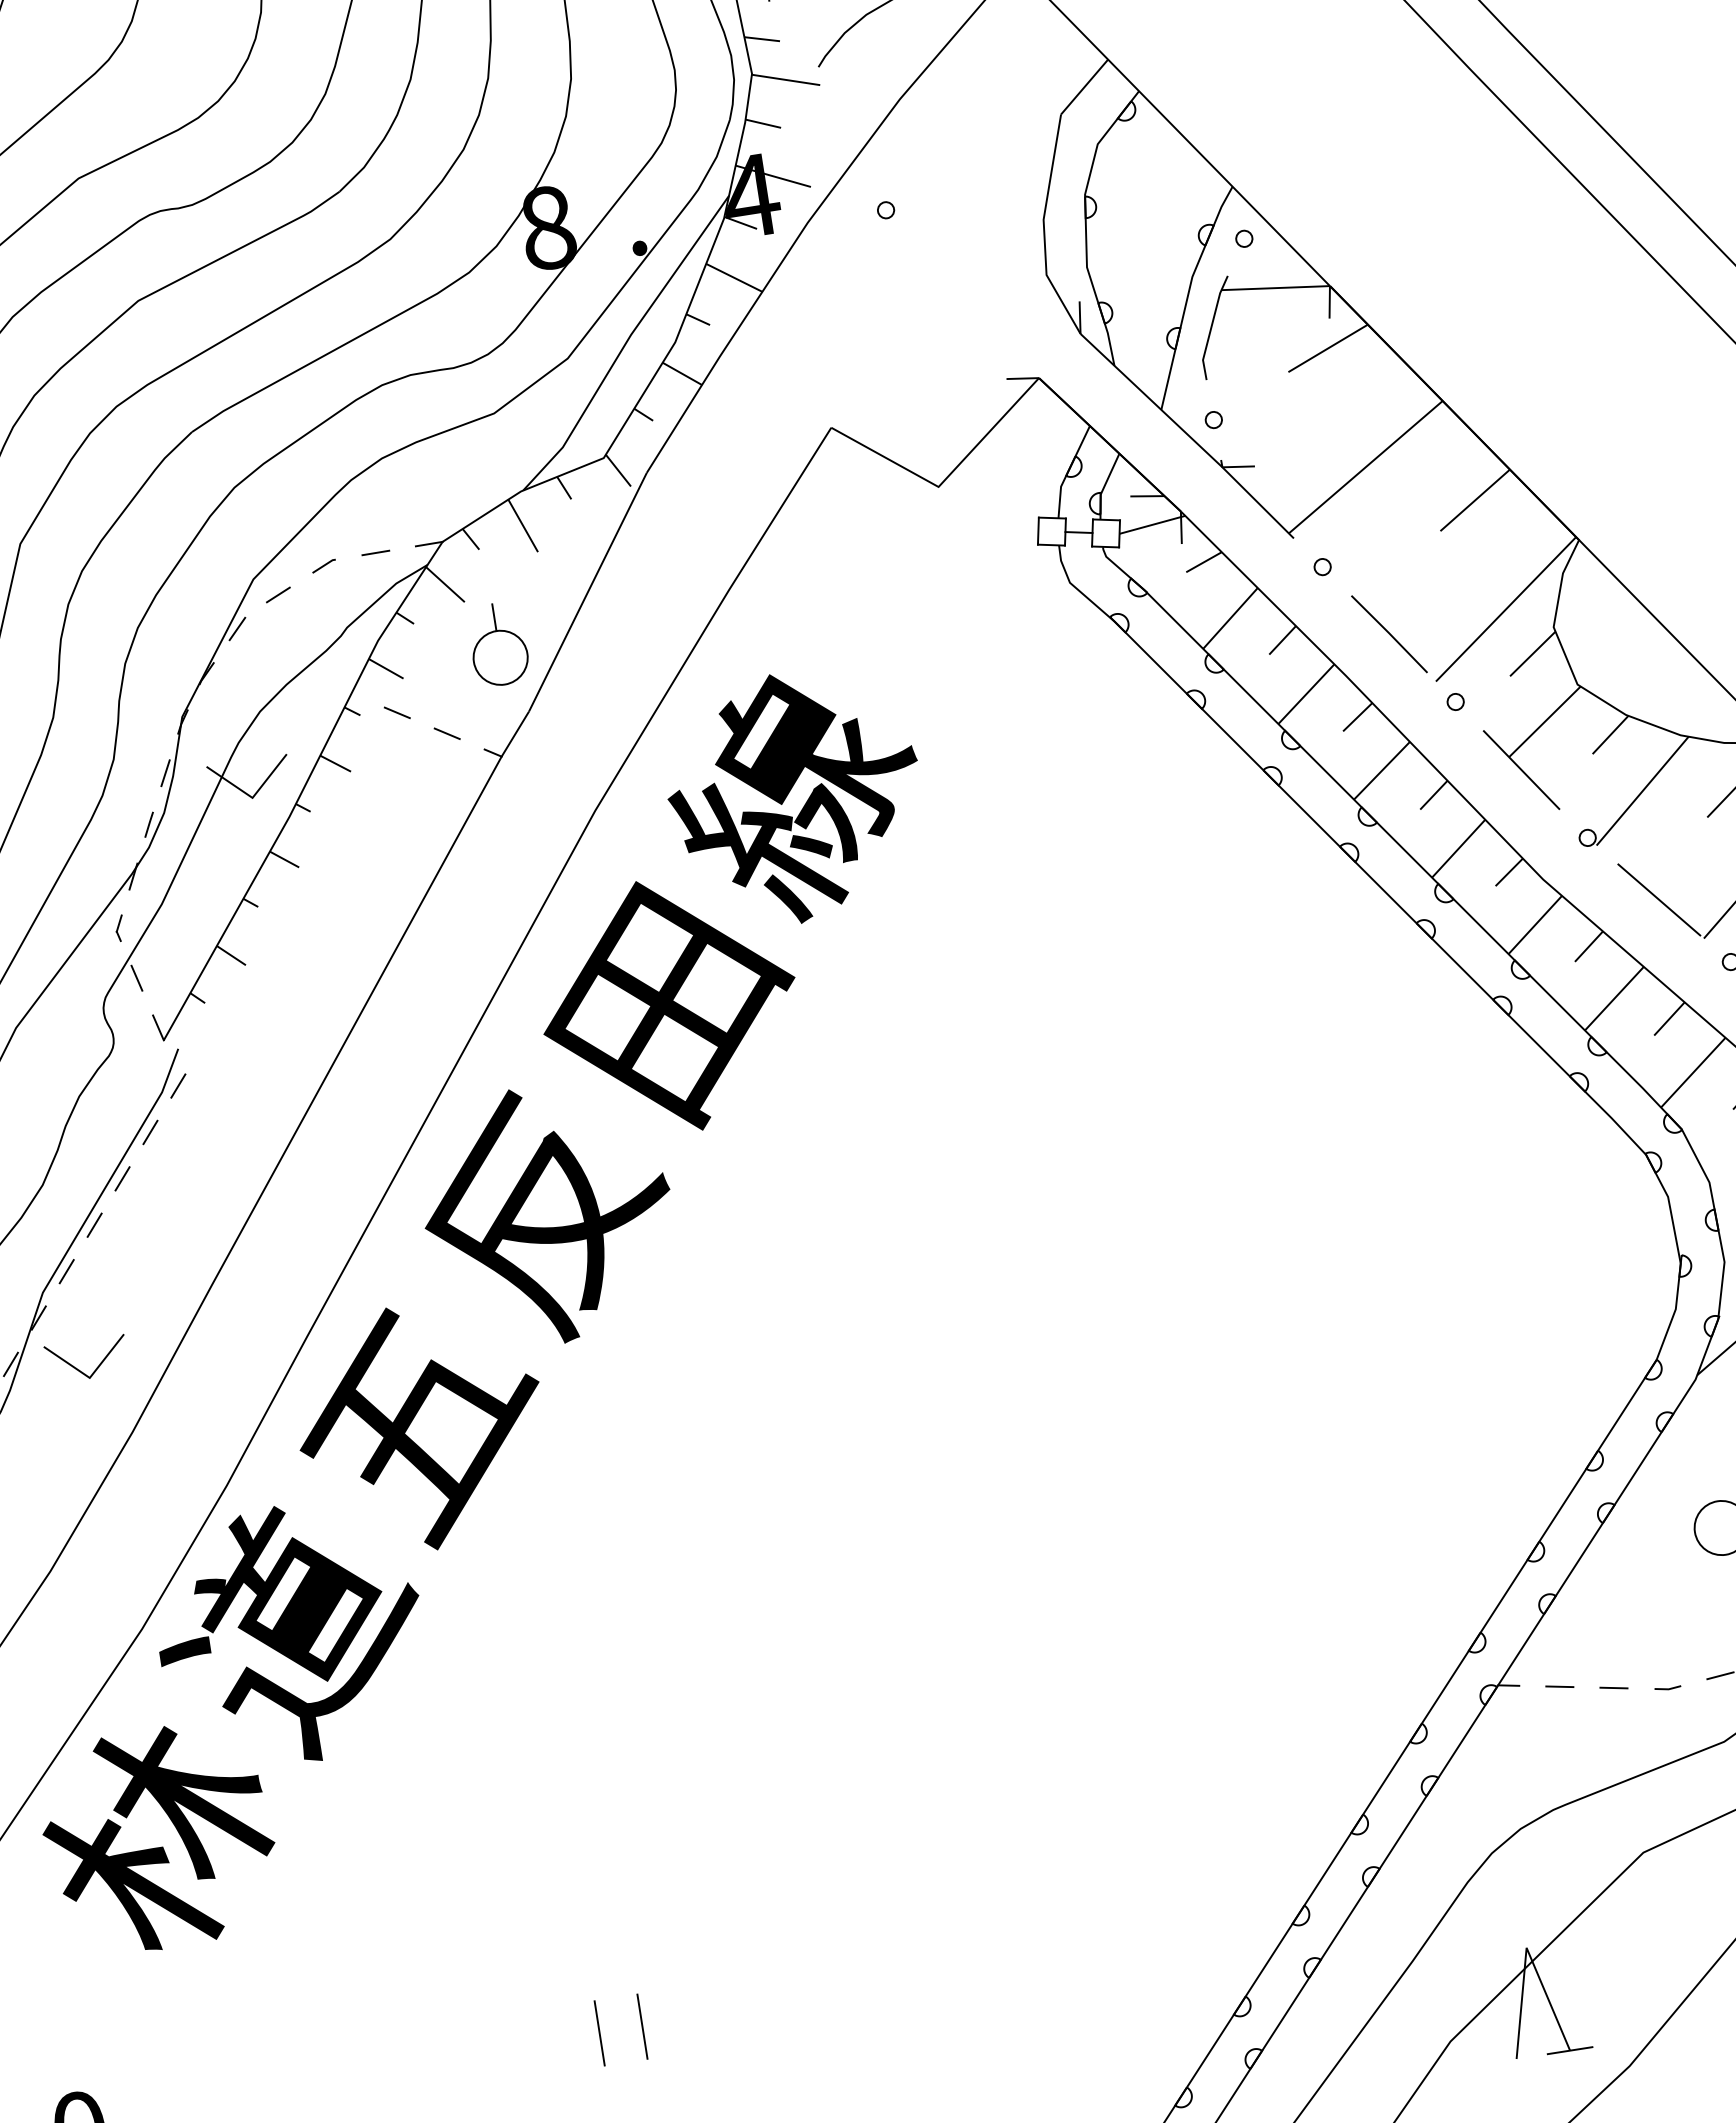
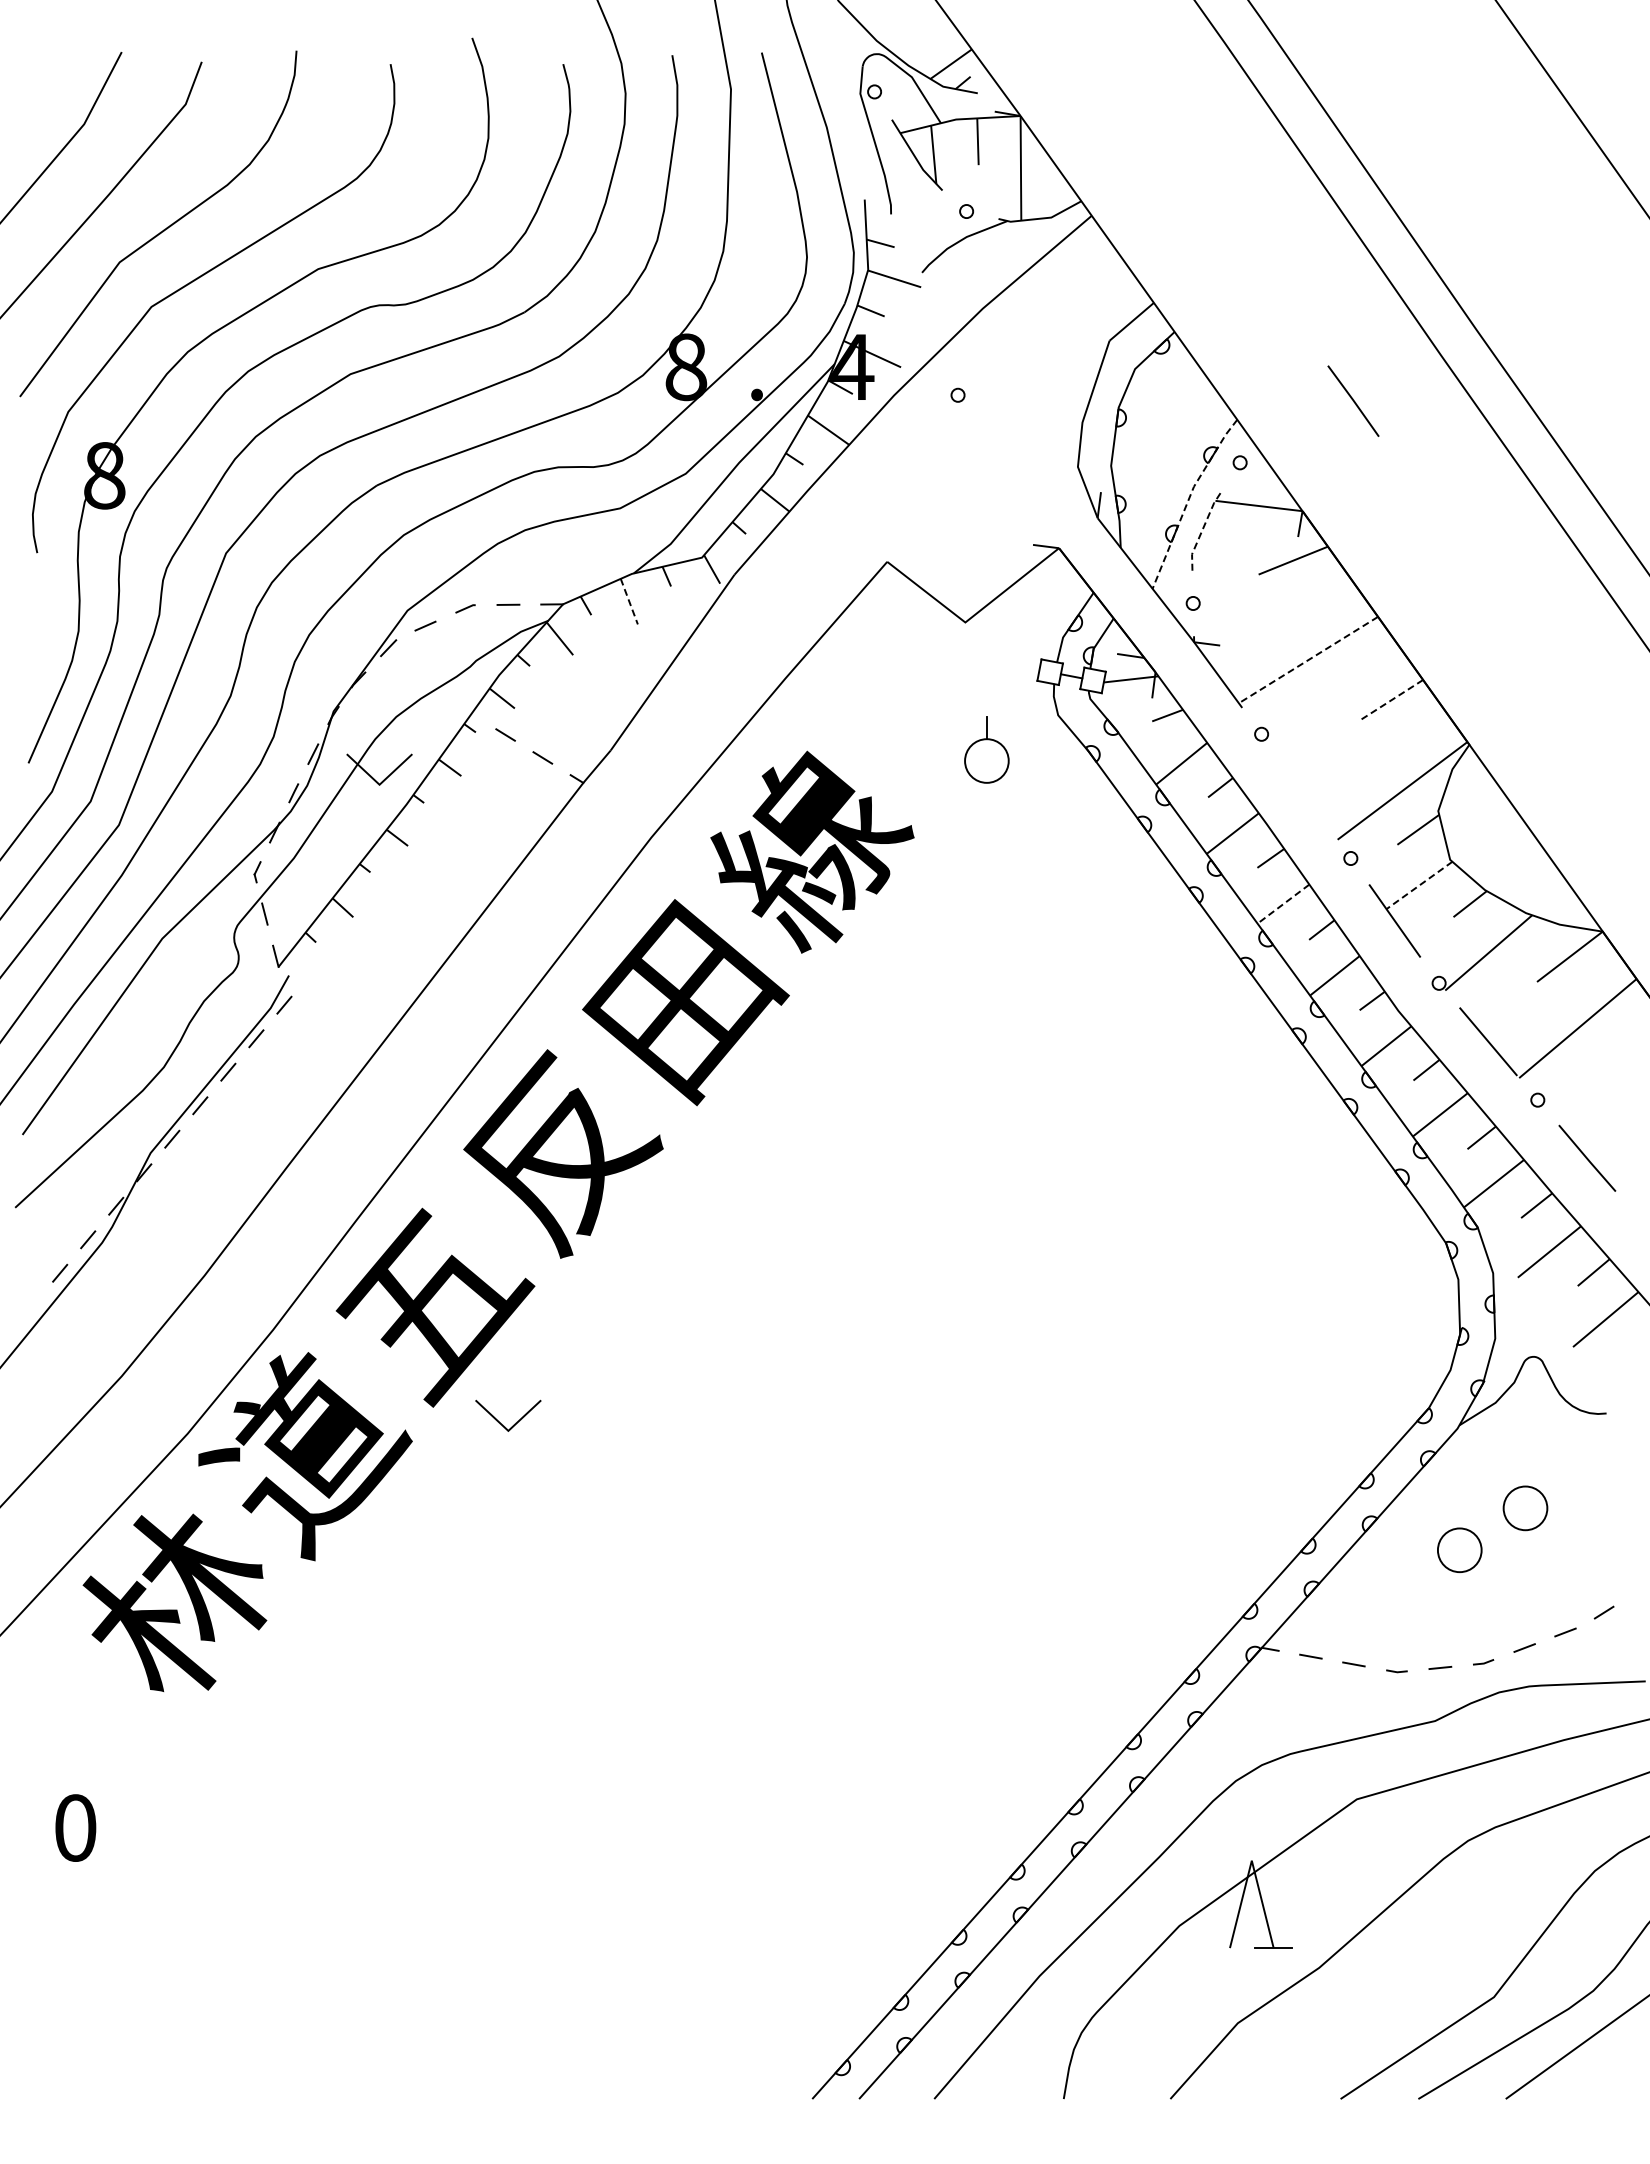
line: (1188, 293) -> (1188, 499), solid -> dashed
line: (1212, 326) -> (1203, 528), solid -> dashed
line: (1365, 467) -> (1308, 660), solid -> dashed
line: (1475, 500) -> (1391, 700), solid -> dashed
line: (523, 526) -> (629, 602), solid -> dashed
line: (1389, 633) -> (1353, 400), moved
part: (497, 643) -> (986, 749), moved
line: (1544, 721) -> (1419, 885), solid -> dashed
line: (1382, 771) -> (1283, 904), solid -> dashed
line: (96, 1366) -> (515, 1422), moved
line: (642, 2025) -> (537, 1812), removed
line: (600, 2032) -> (502, 1812), removed

